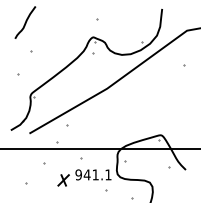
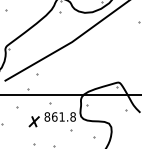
text: (93, 174) -> (60, 116), 941.1 -> 861.8

